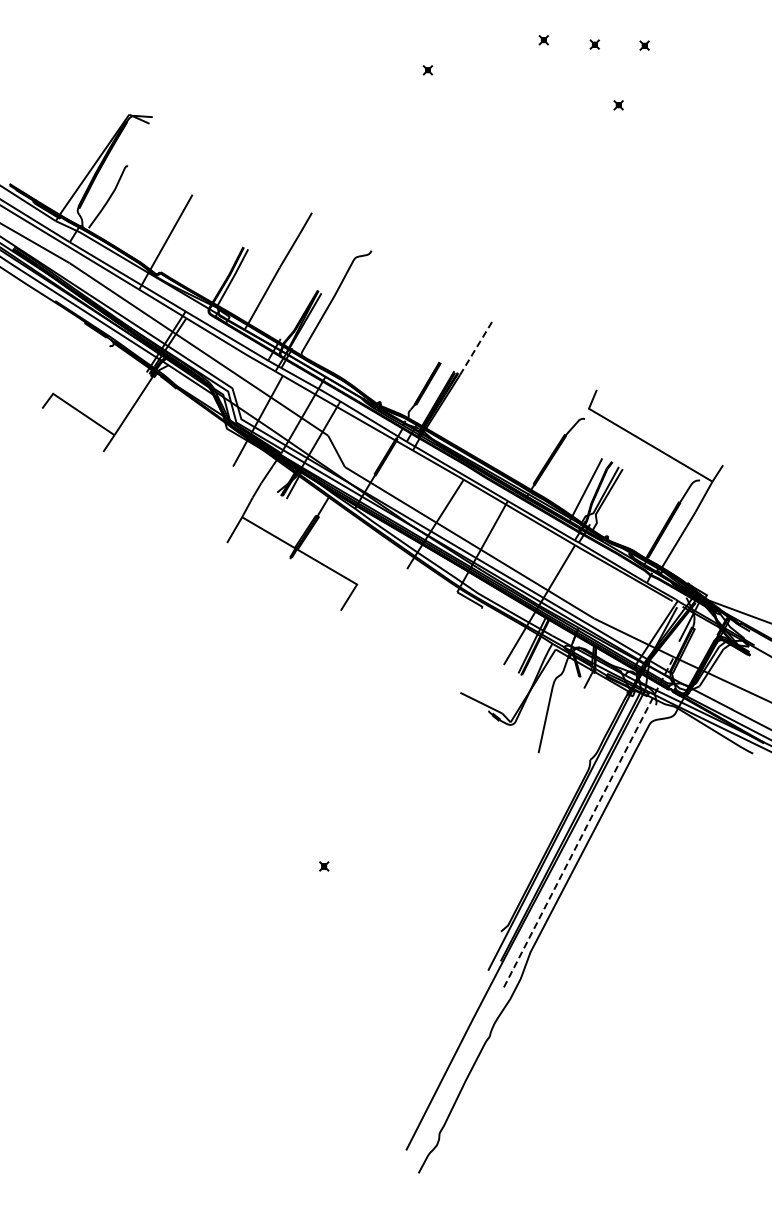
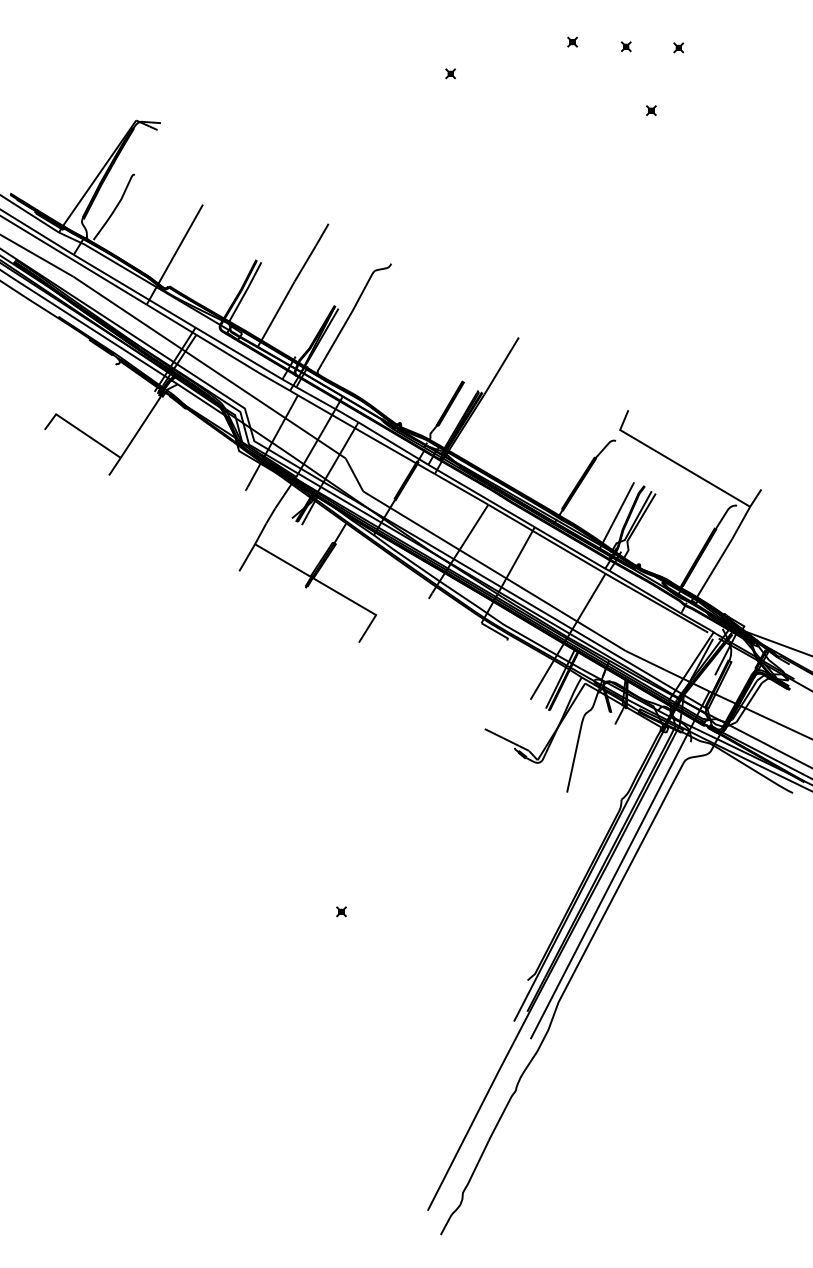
line: (476, 347) -> (501, 365), dashed -> solid
line: (588, 822) -> (619, 865), dashed -> solid

